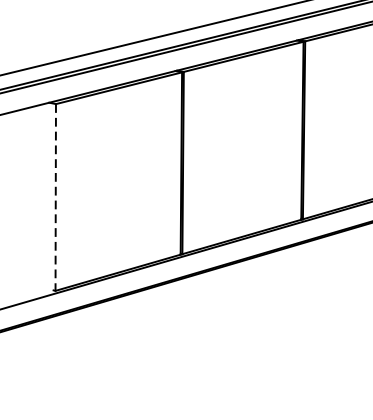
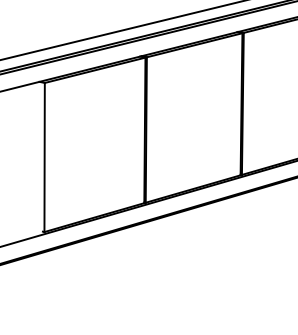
line: (55, 197) -> (44, 157), dashed -> solid

